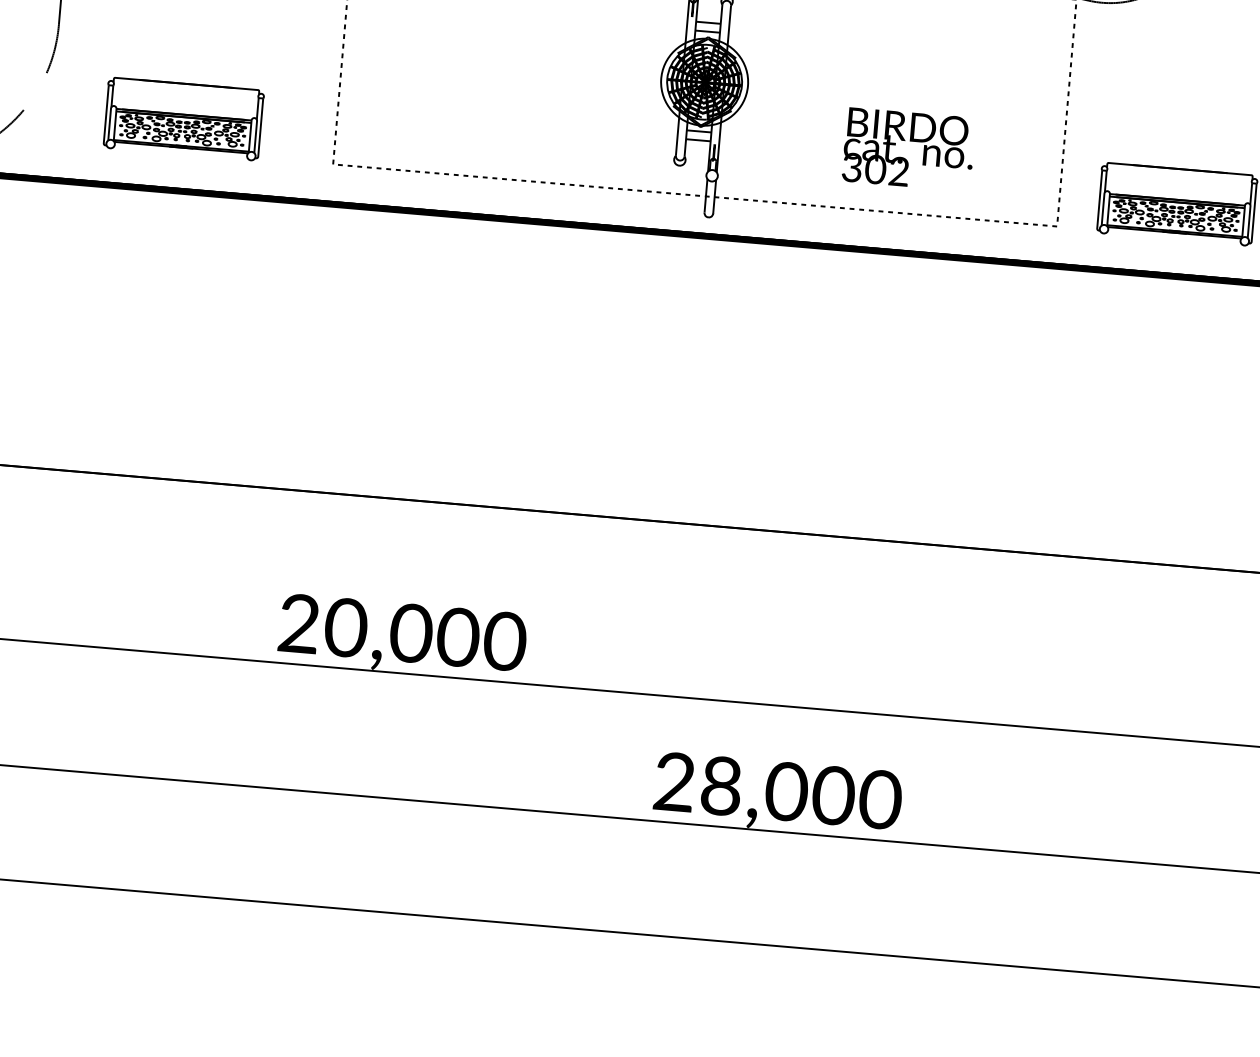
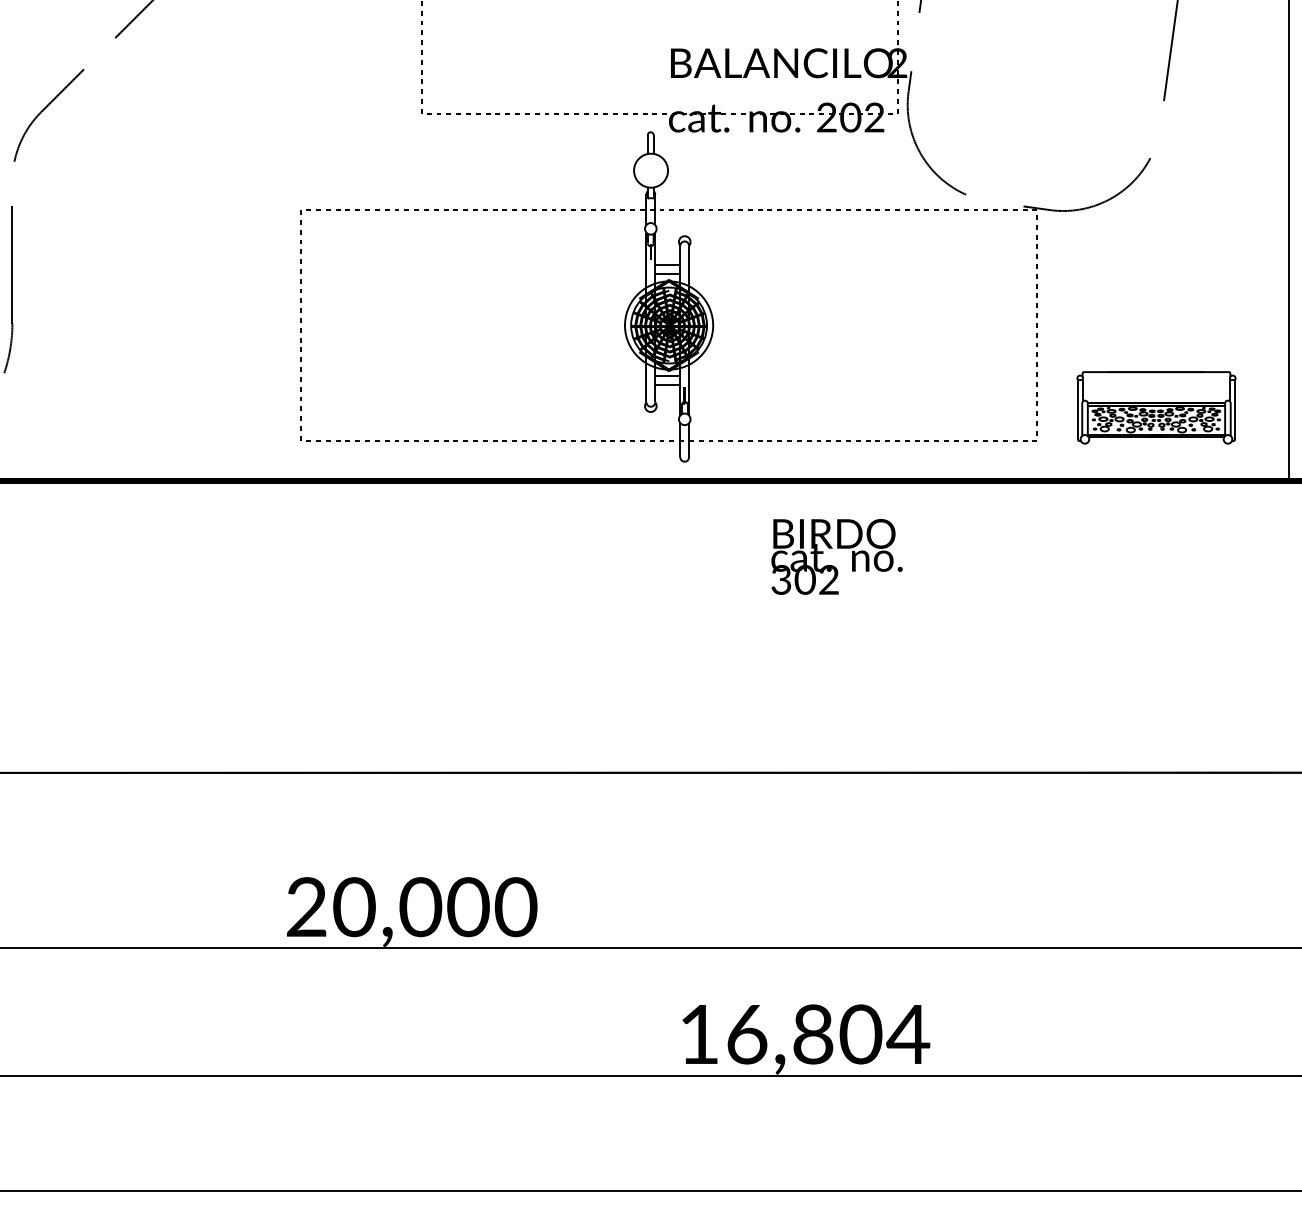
part: (183, 118) -> (146, 407), removed
text: (908, 149) -> (836, 556), moved
text: (778, 790) -> (804, 1034), 28,000 -> 16,804

